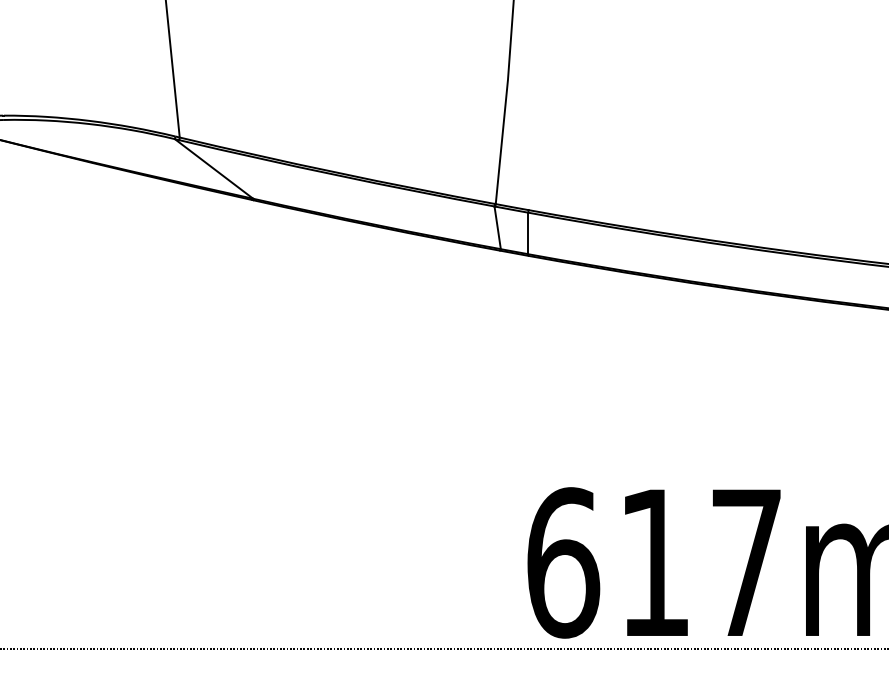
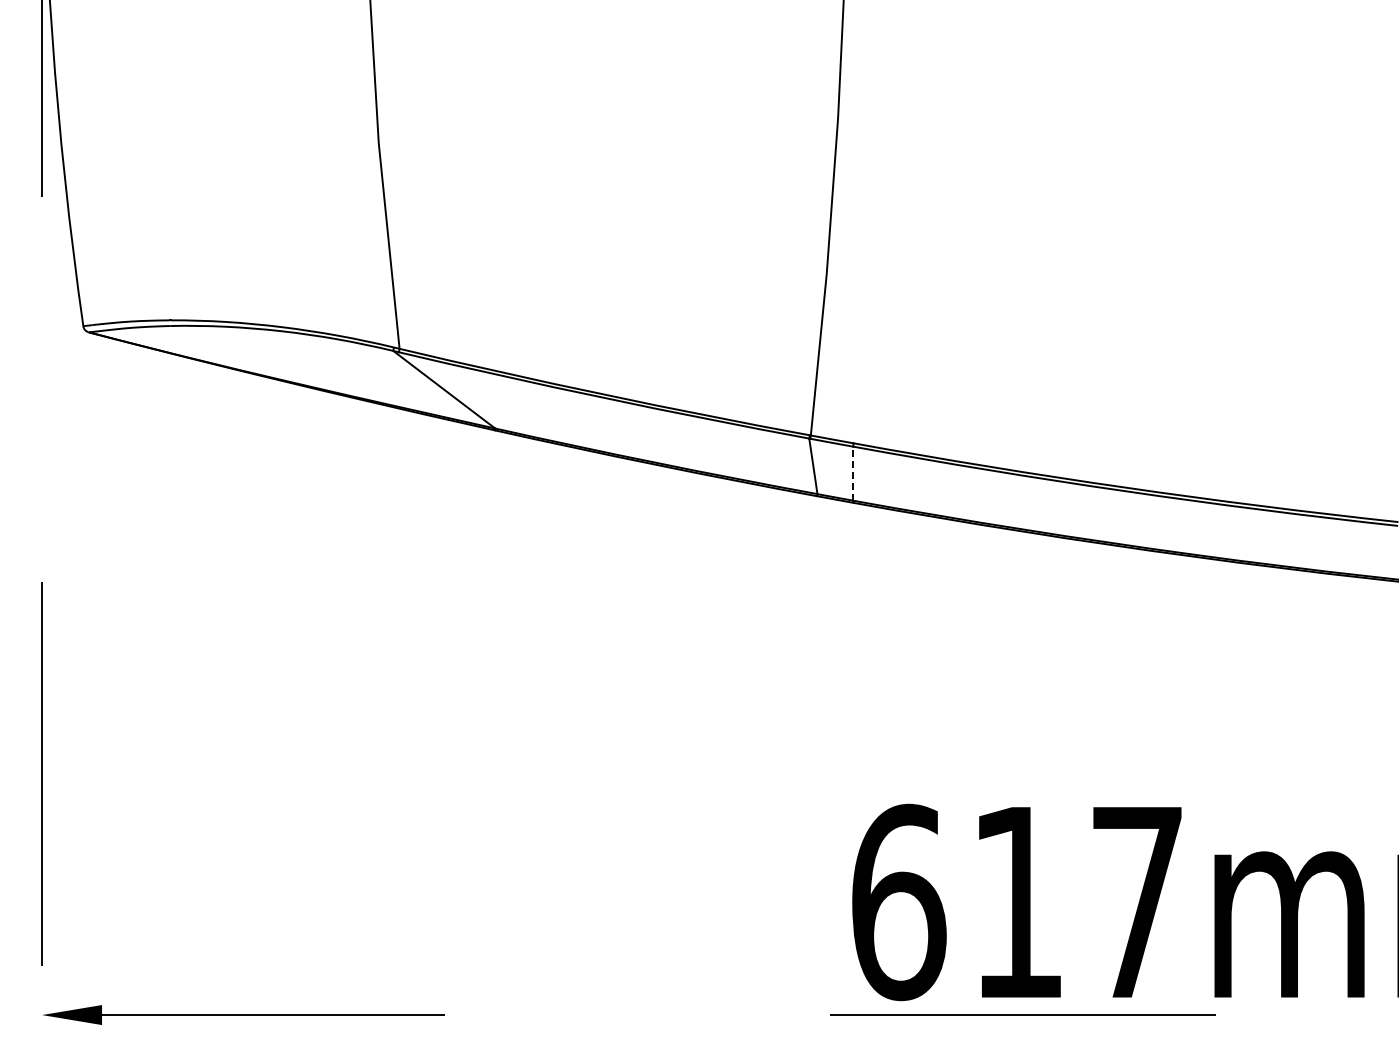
line: (528, 233) -> (853, 473), solid -> dashed

